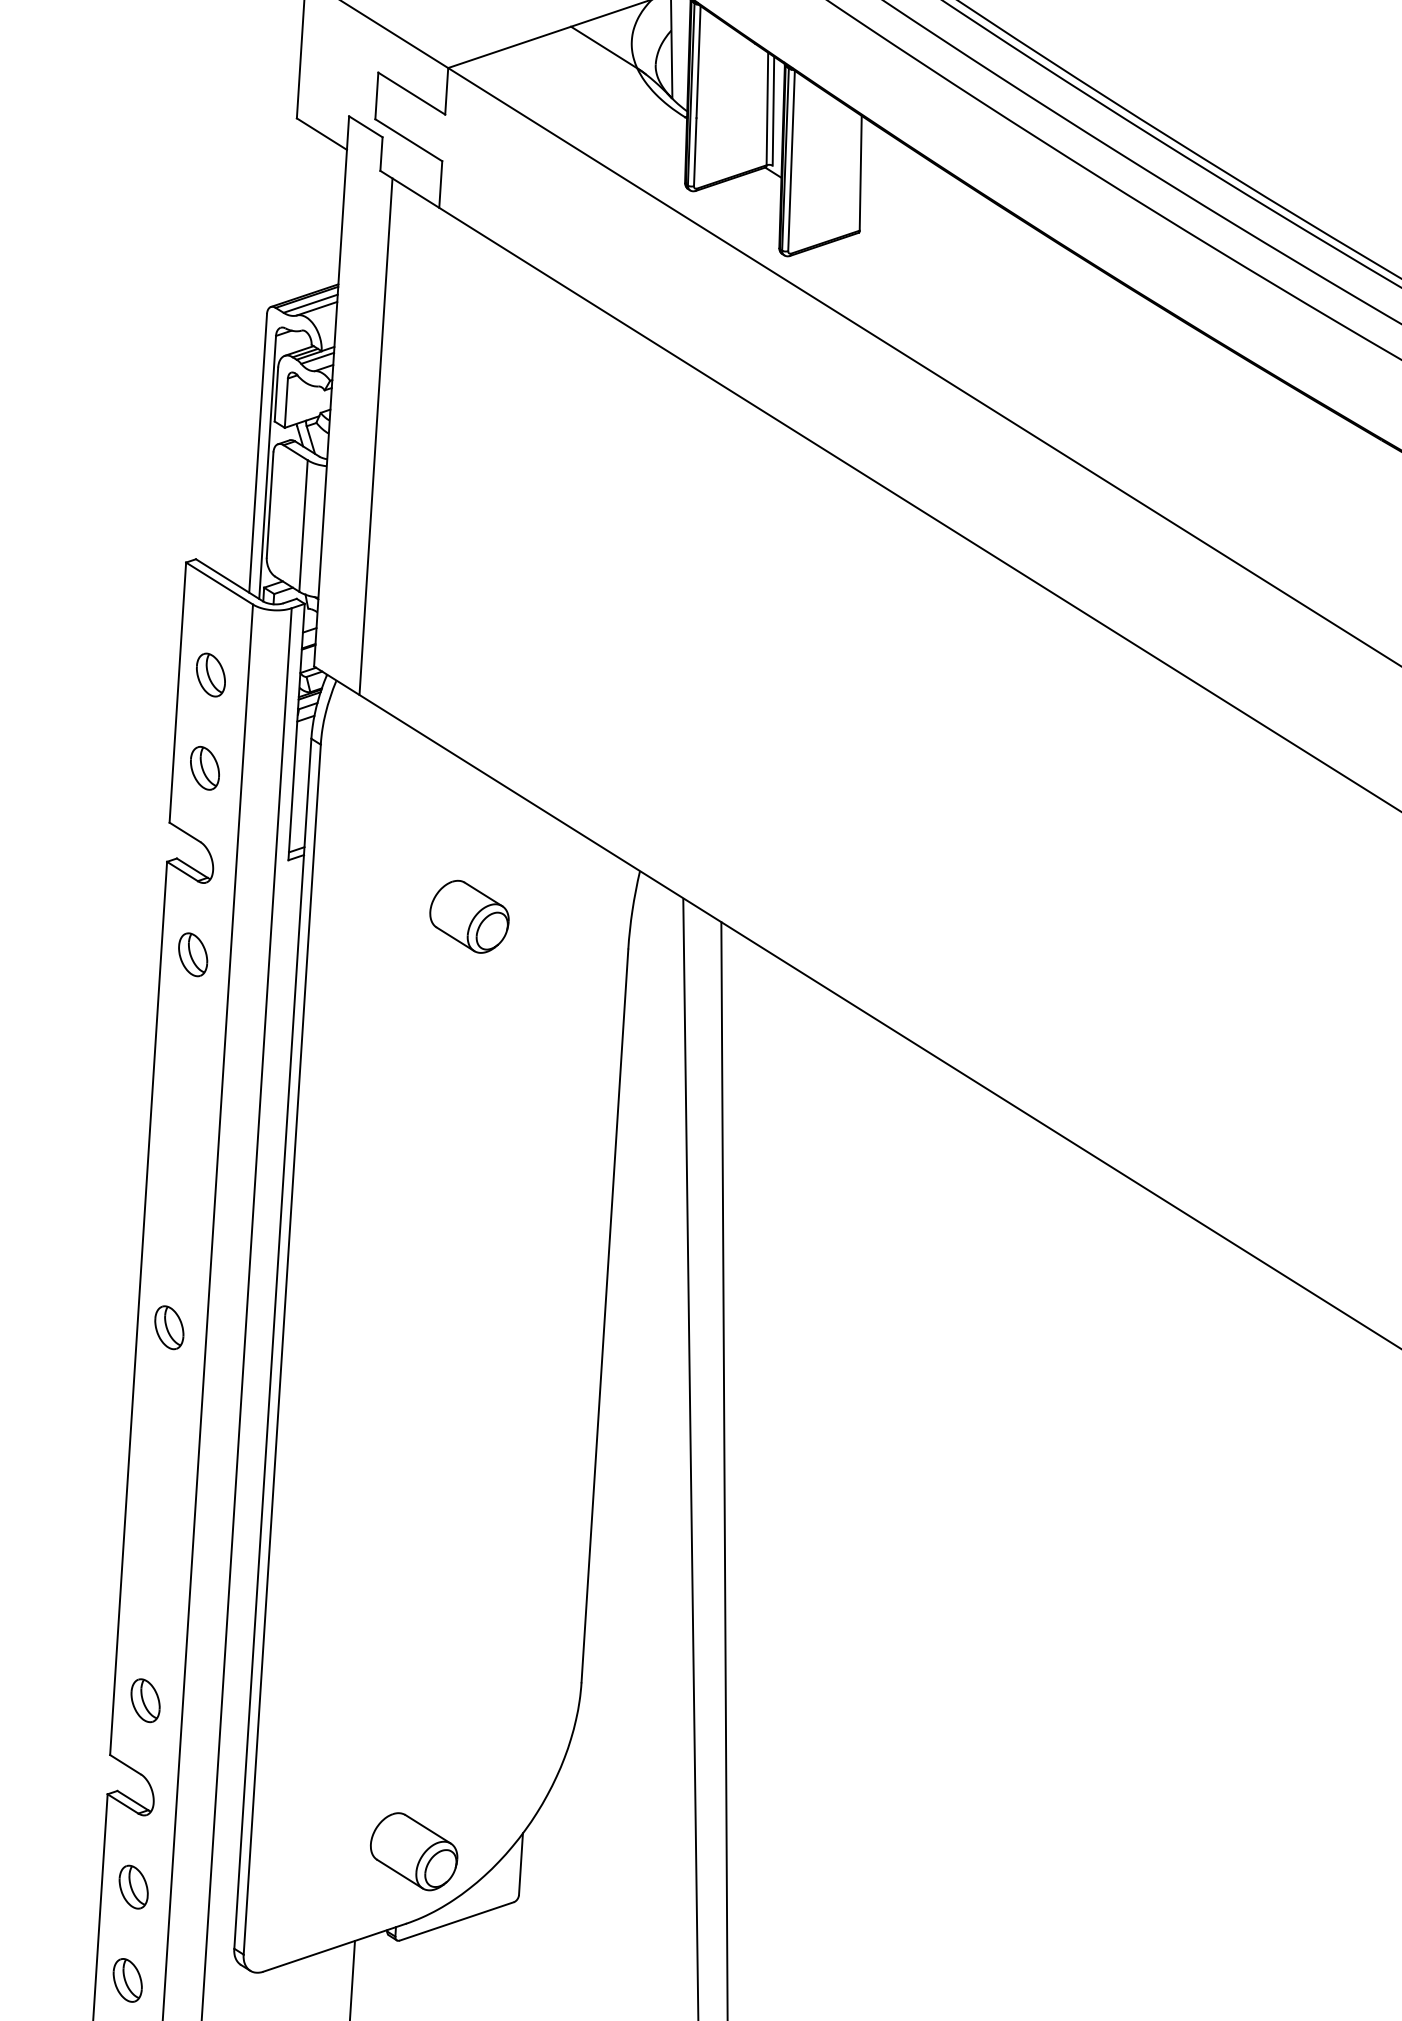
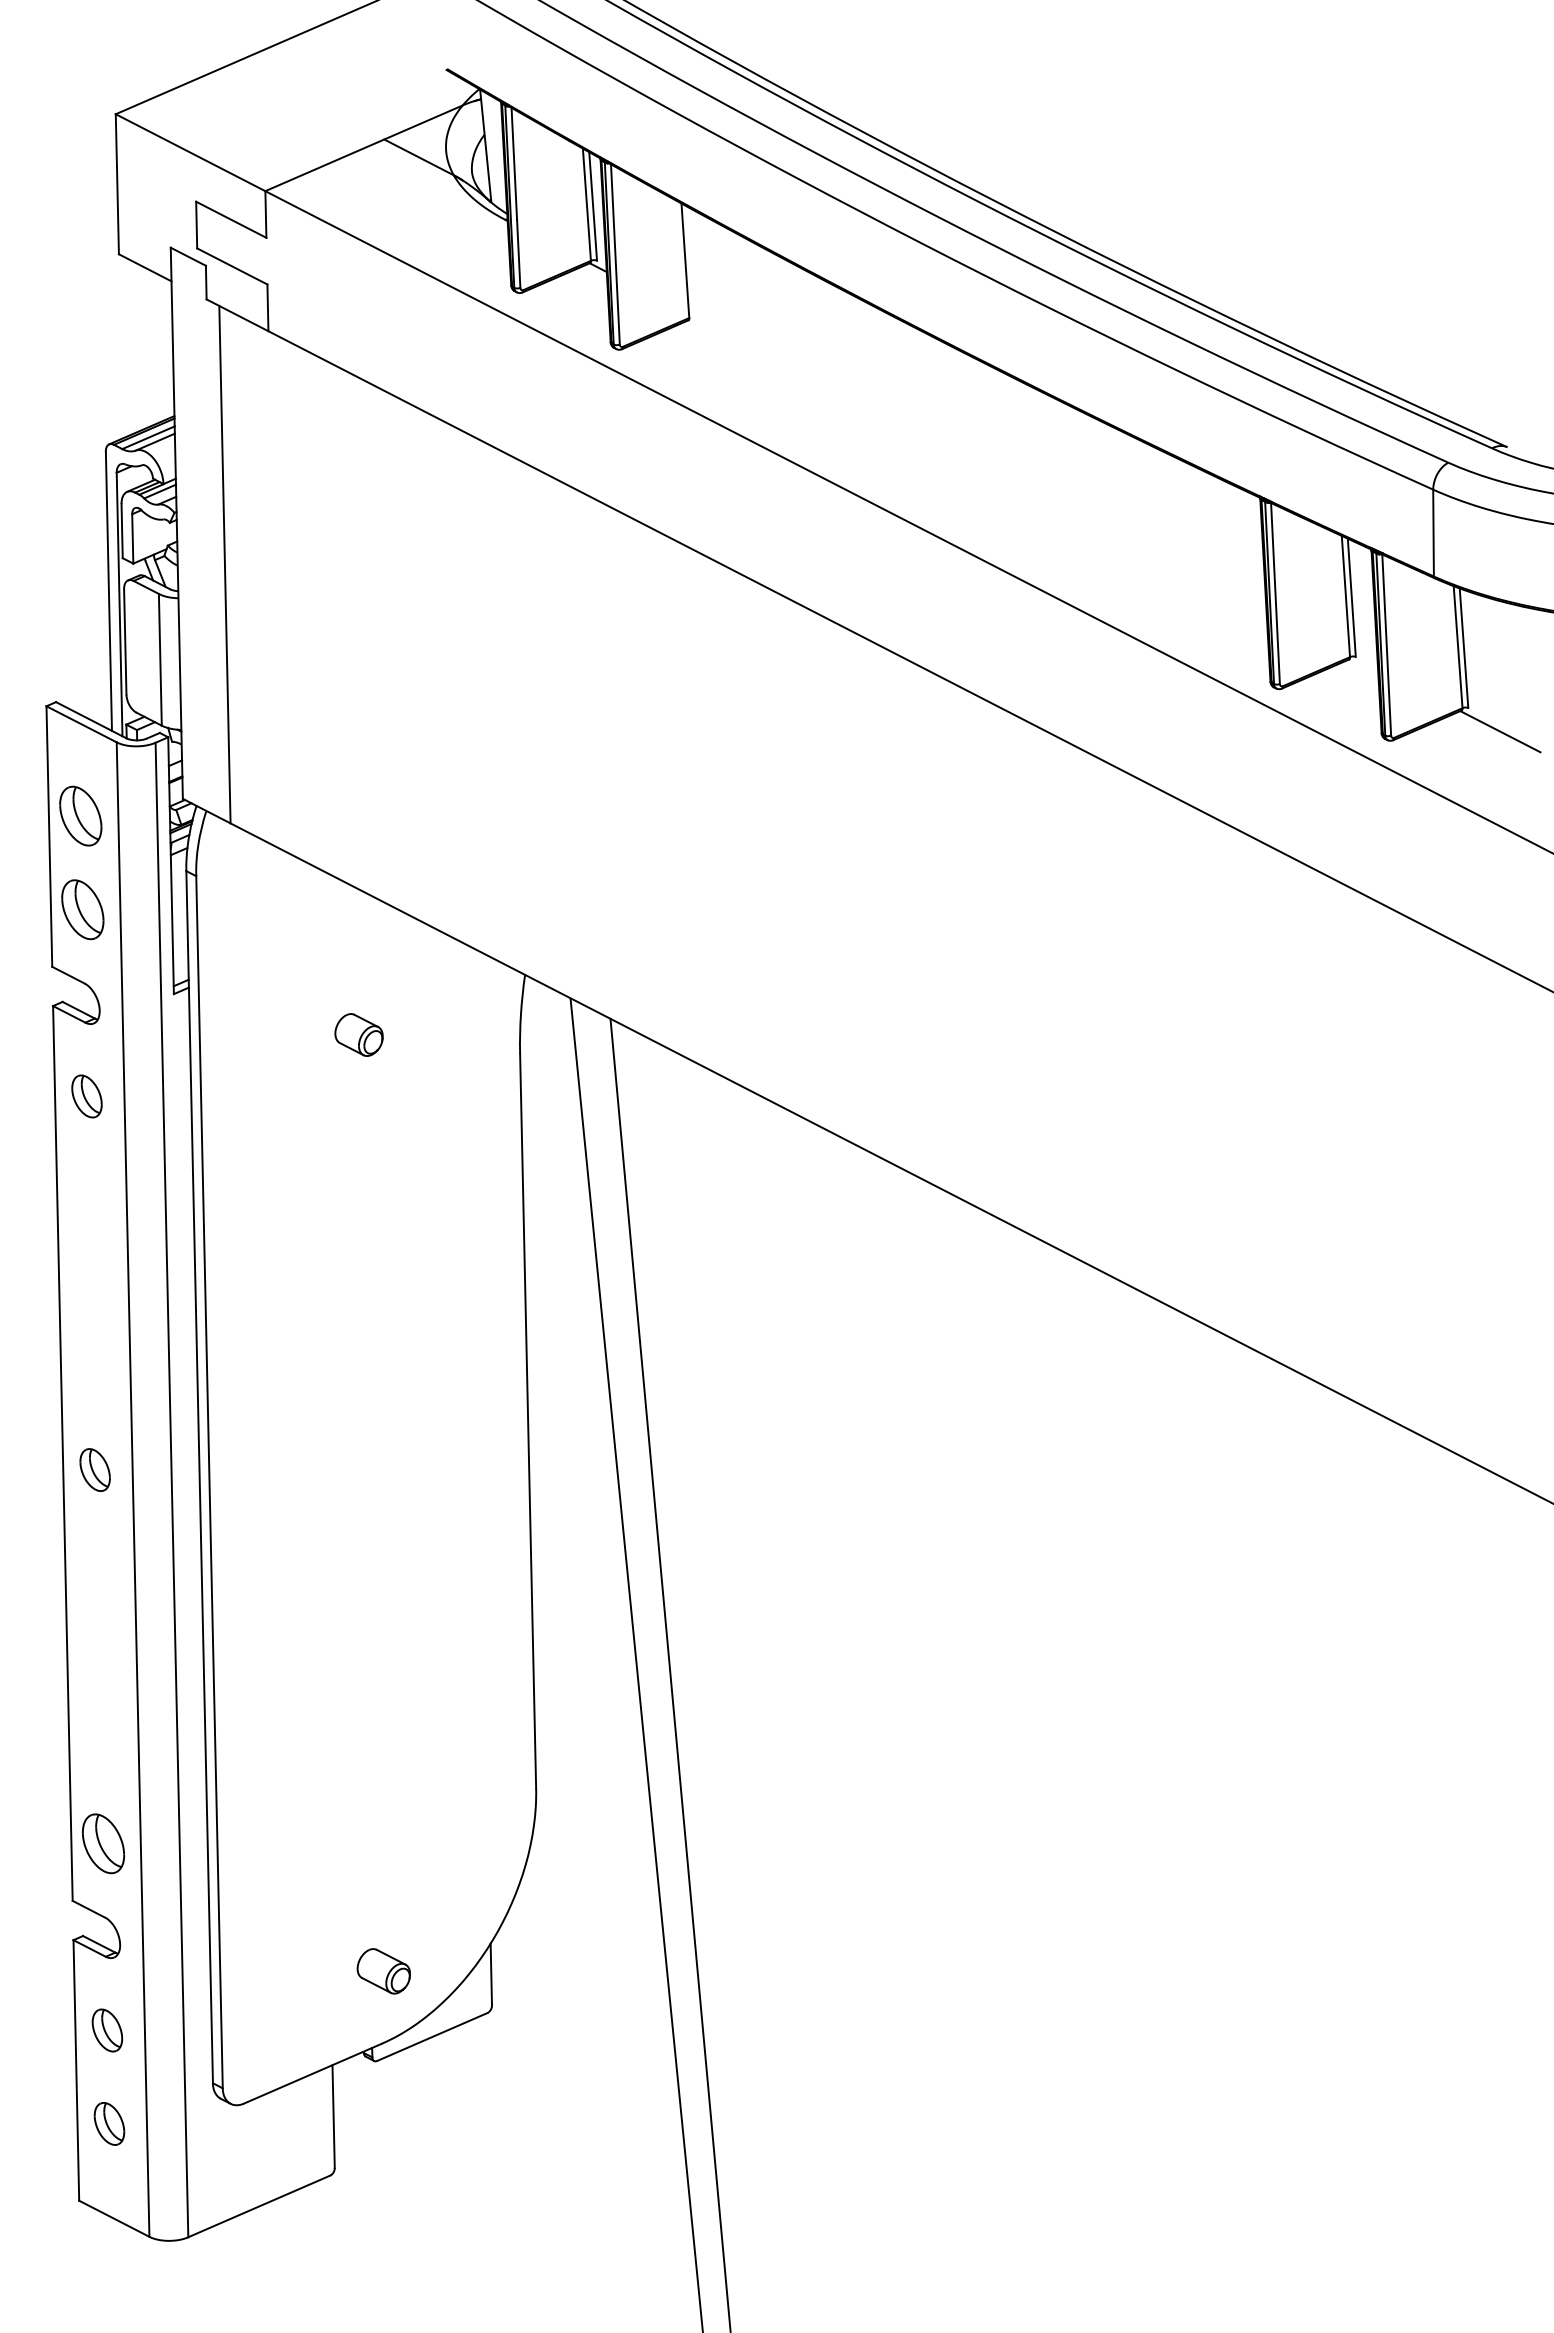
part: (210, 675) -> (80, 816), size x1.4
part: (204, 768) -> (82, 909), size x1.4
part: (468, 916) -> (358, 1034), size x0.6
part: (144, 1700) -> (102, 1843), size x1.4
part: (413, 1851) -> (383, 1971), size x0.6

